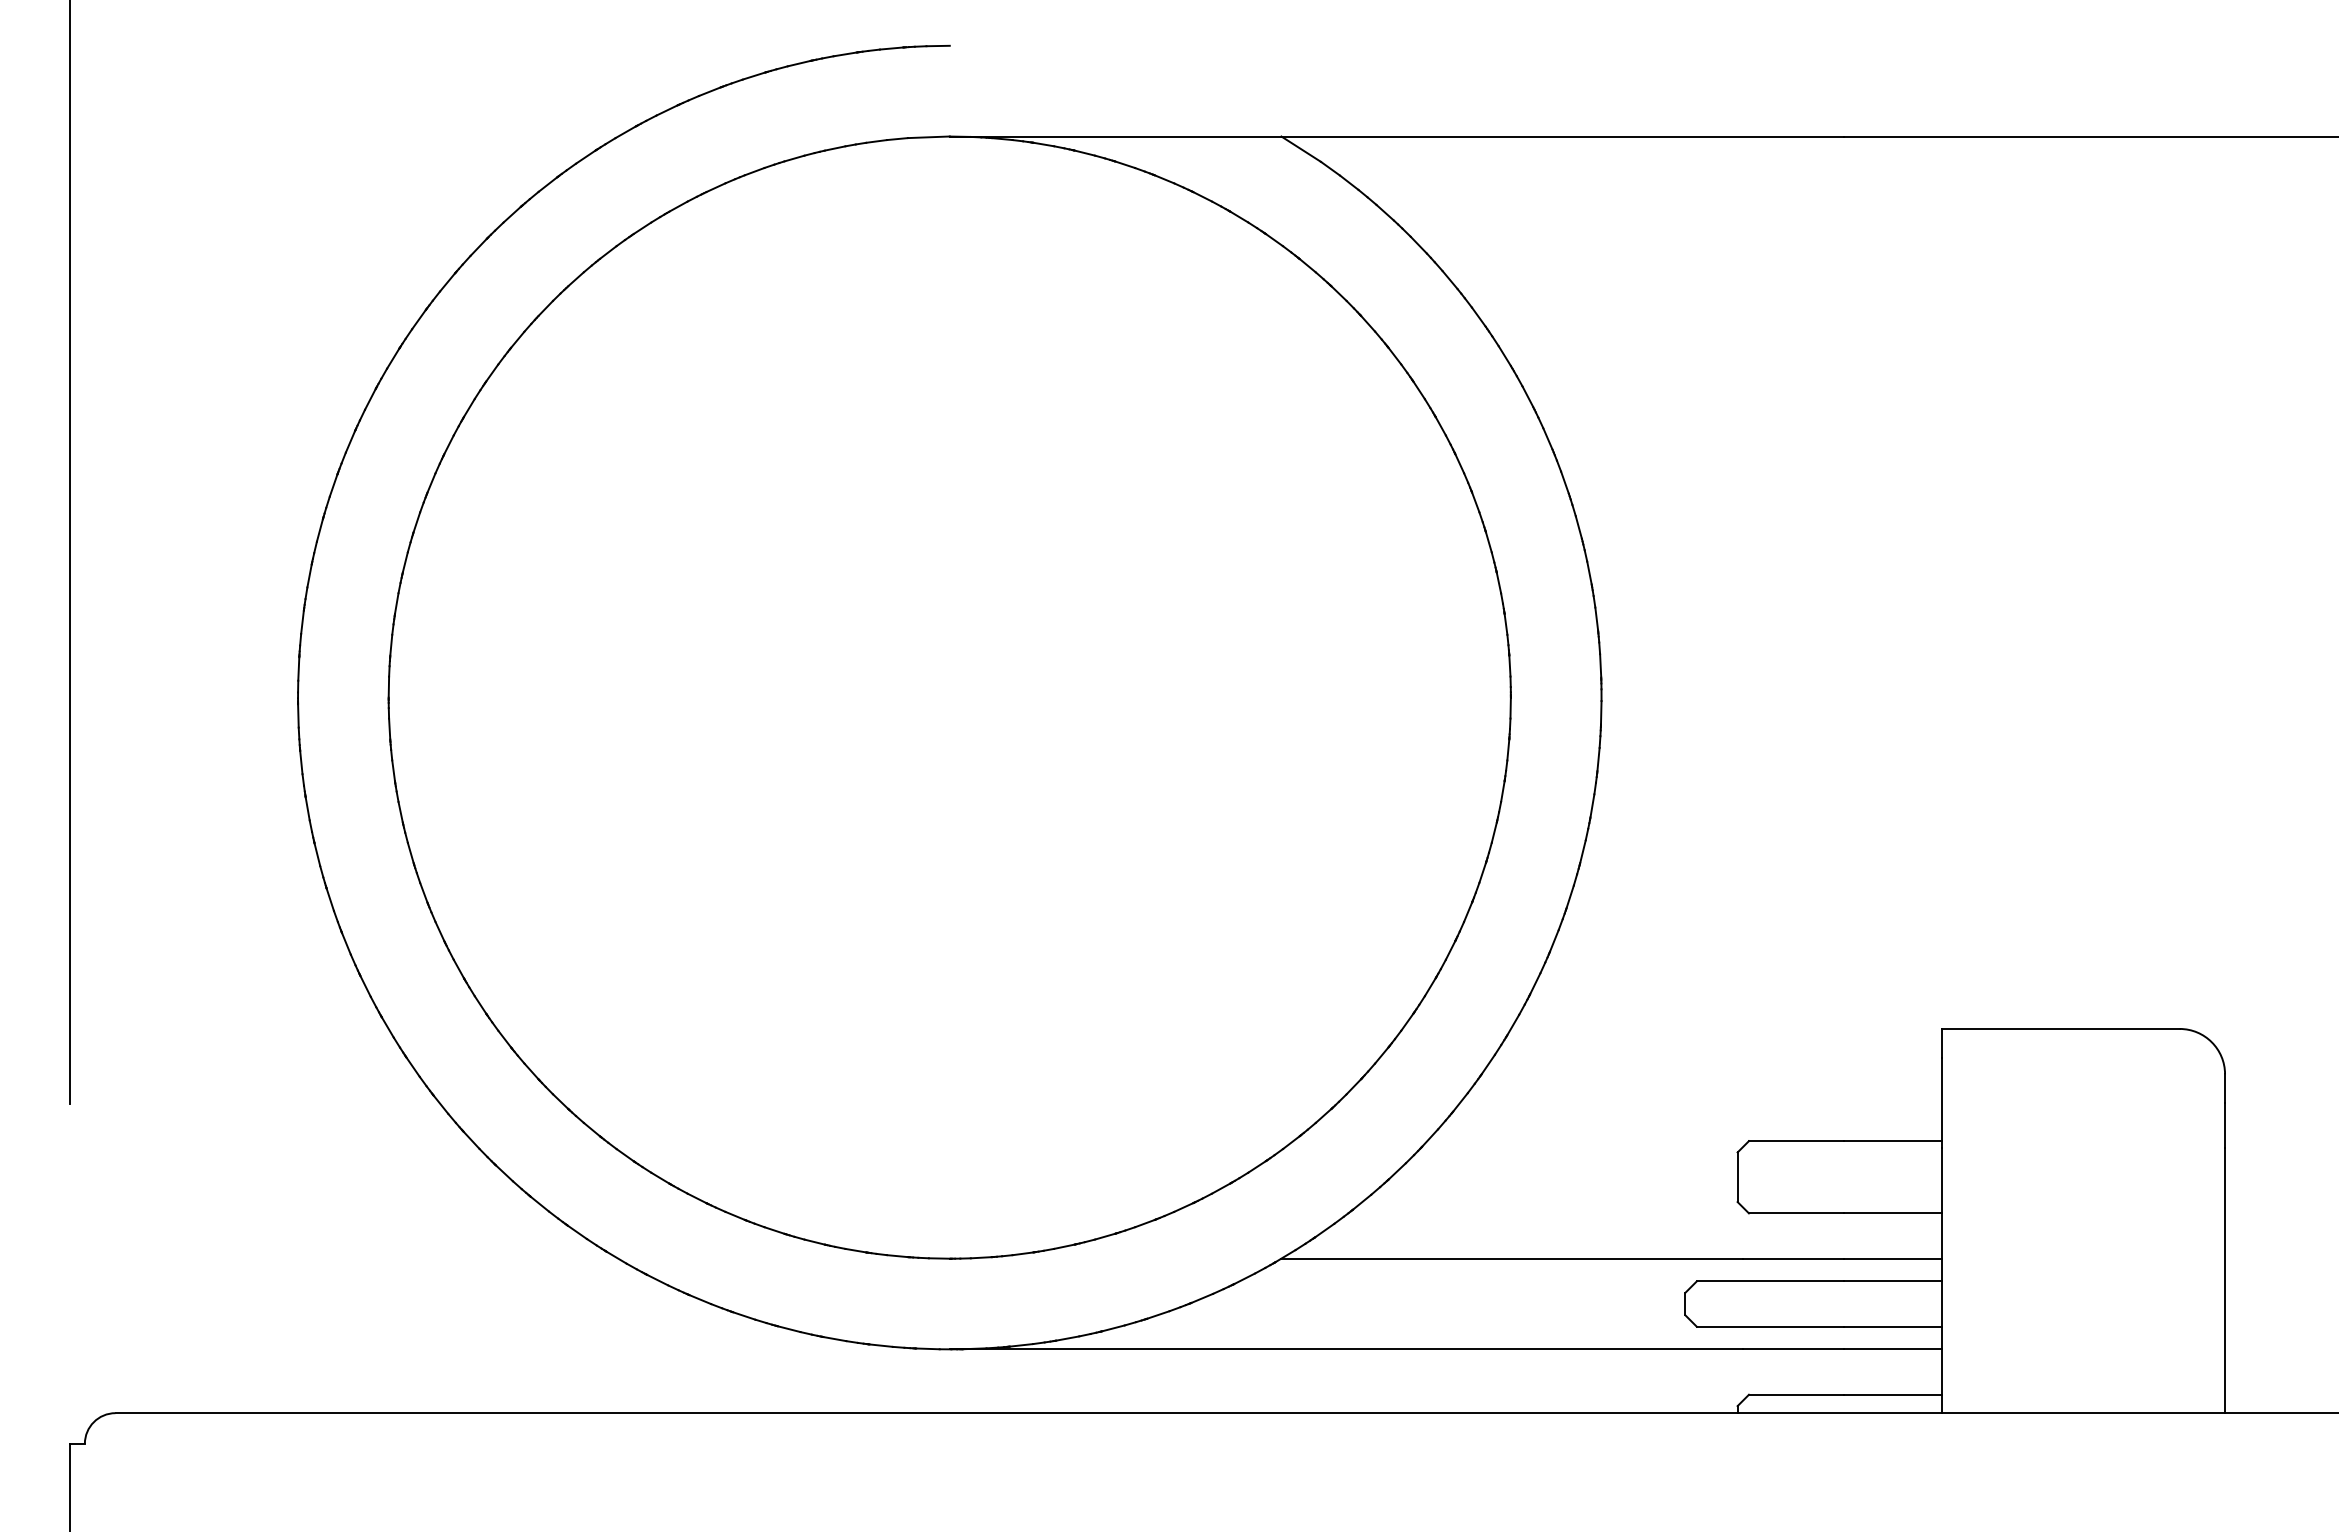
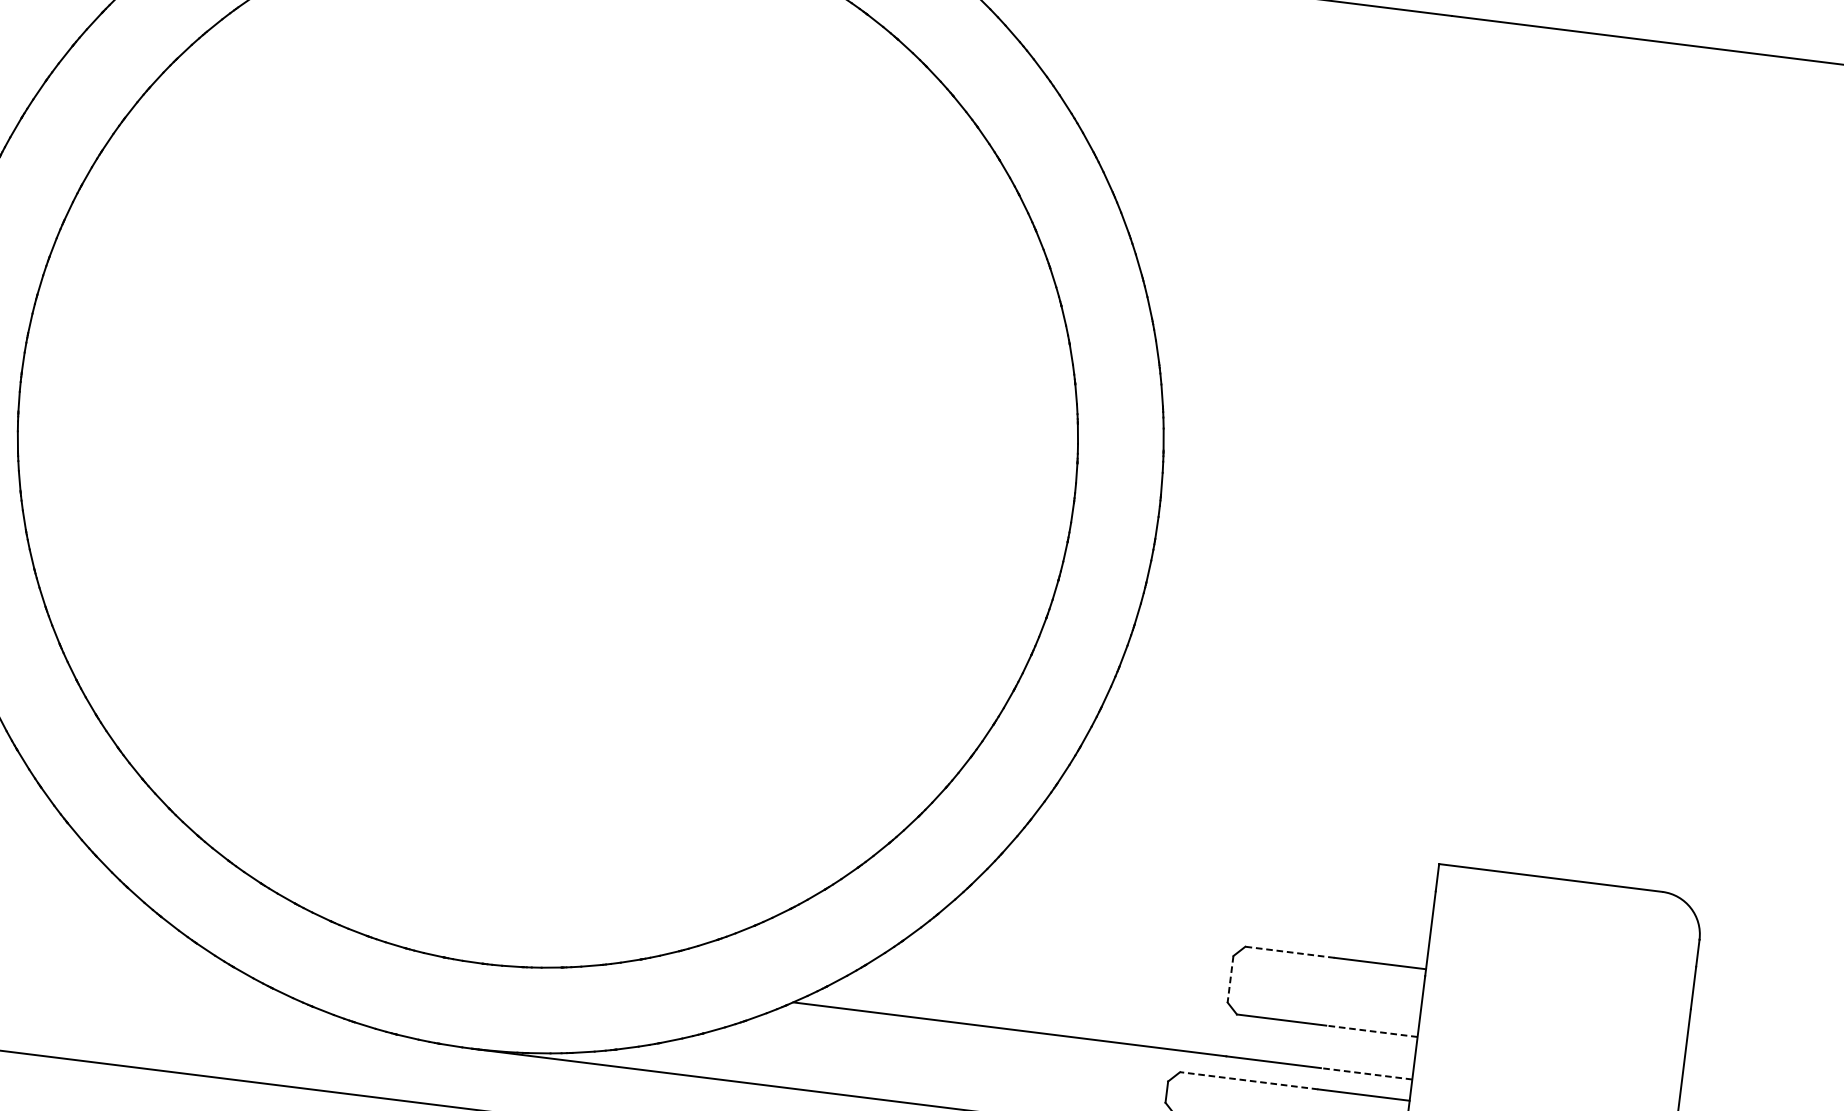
line: (1796, 1141) -> (1289, 952), solid -> dashed
line: (1737, 1177) -> (1230, 979), solid -> dashed
line: (1892, 1213) -> (1371, 1031), solid -> dashed
line: (1892, 1258) -> (1366, 1073), solid -> dashed
line: (1770, 1281) -> (1249, 1080), solid -> dashed

